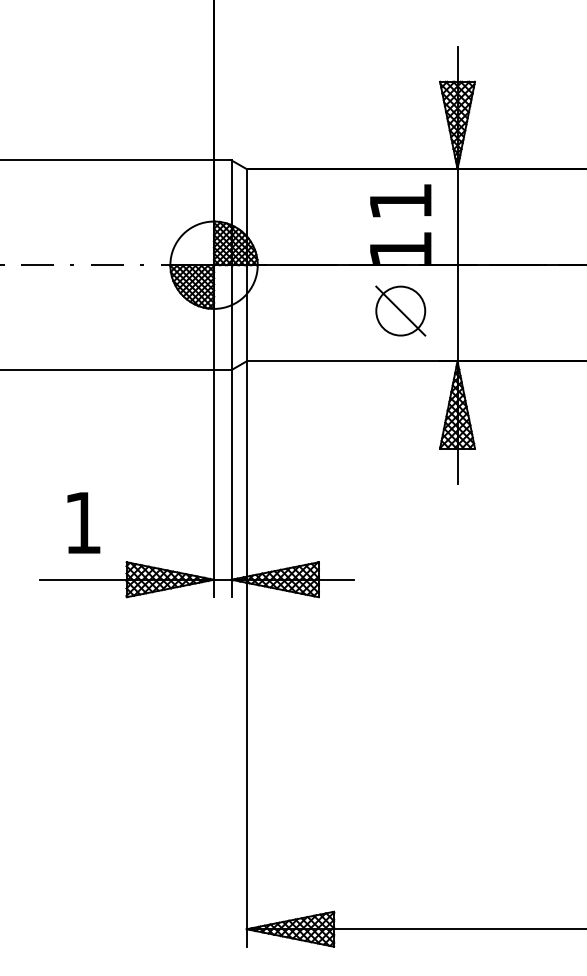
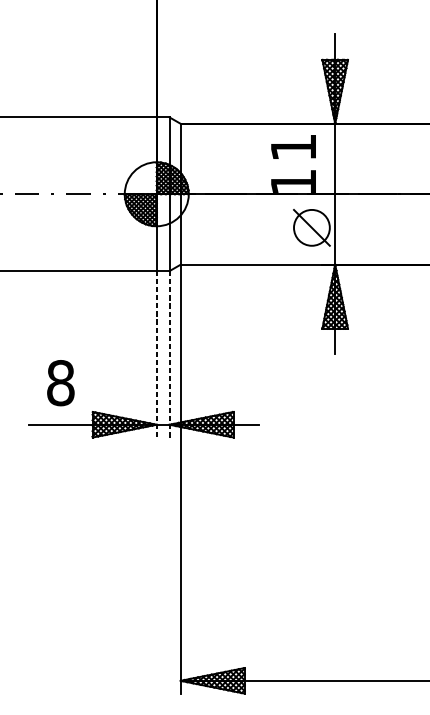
part: (400, 310) -> (311, 227), moved
line: (214, 483) -> (157, 354), solid -> dashed
line: (231, 483) -> (169, 354), solid -> dashed
text: (82, 522) -> (60, 382), 1 -> 8

